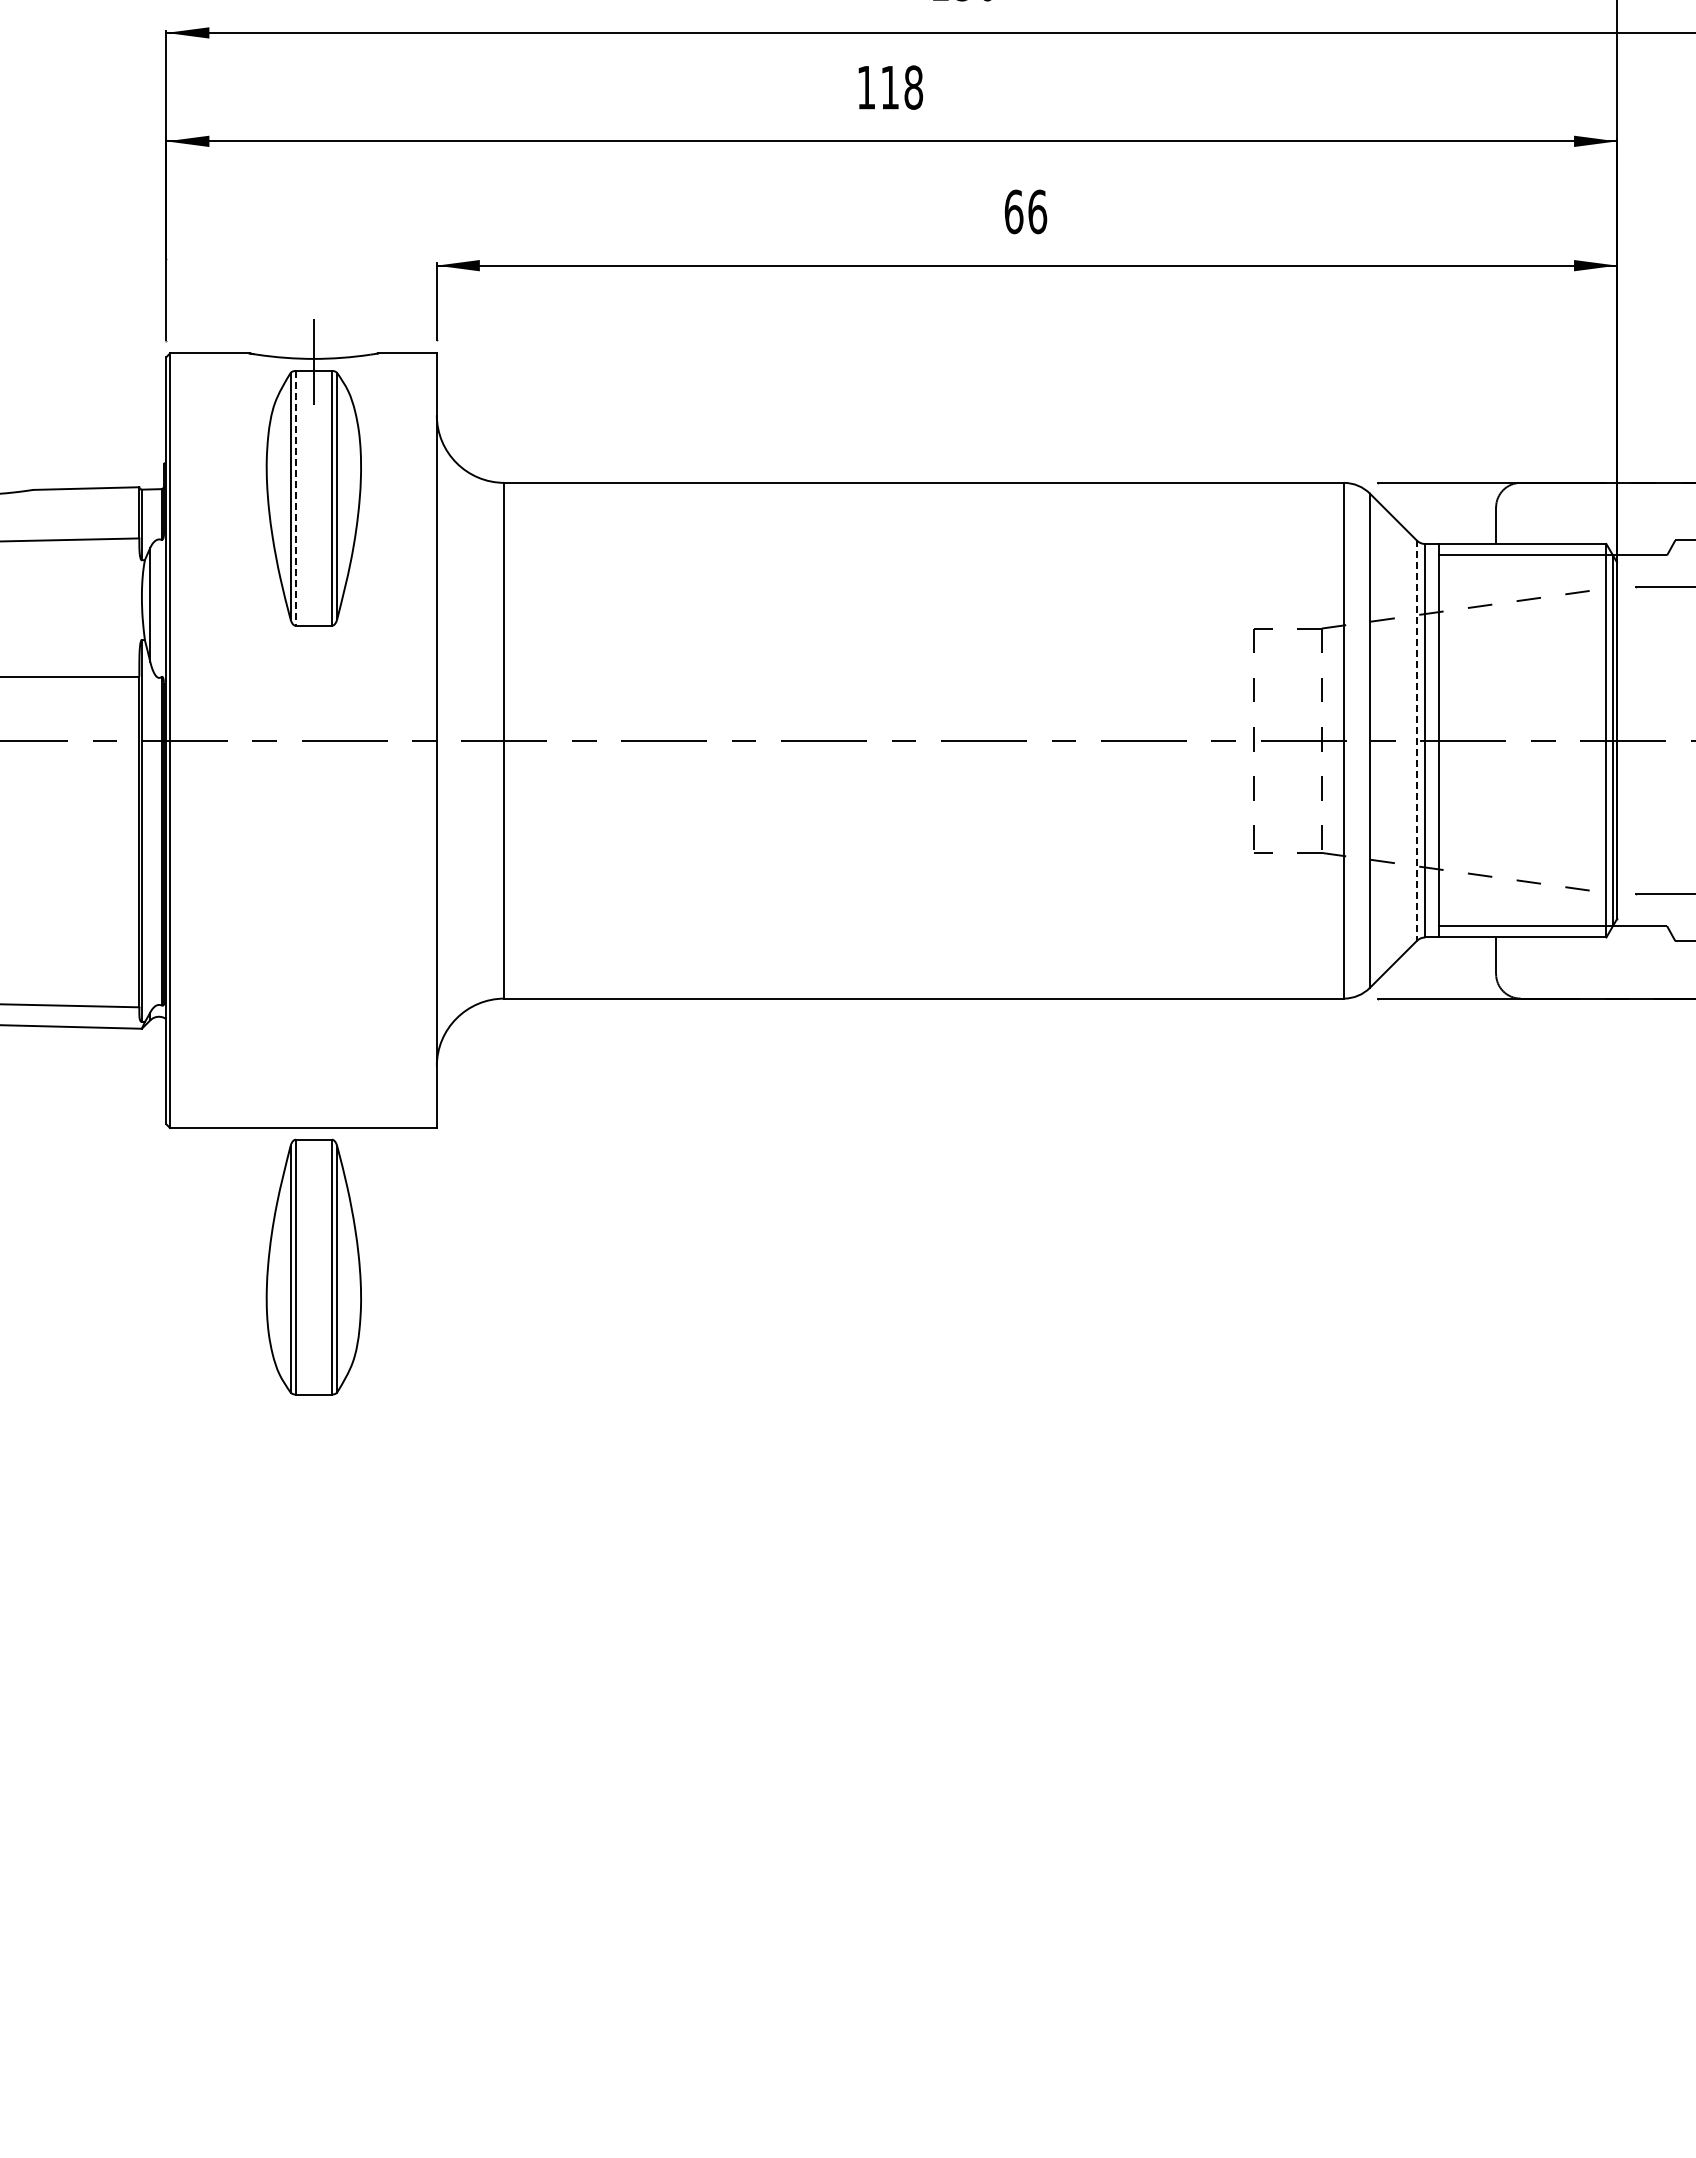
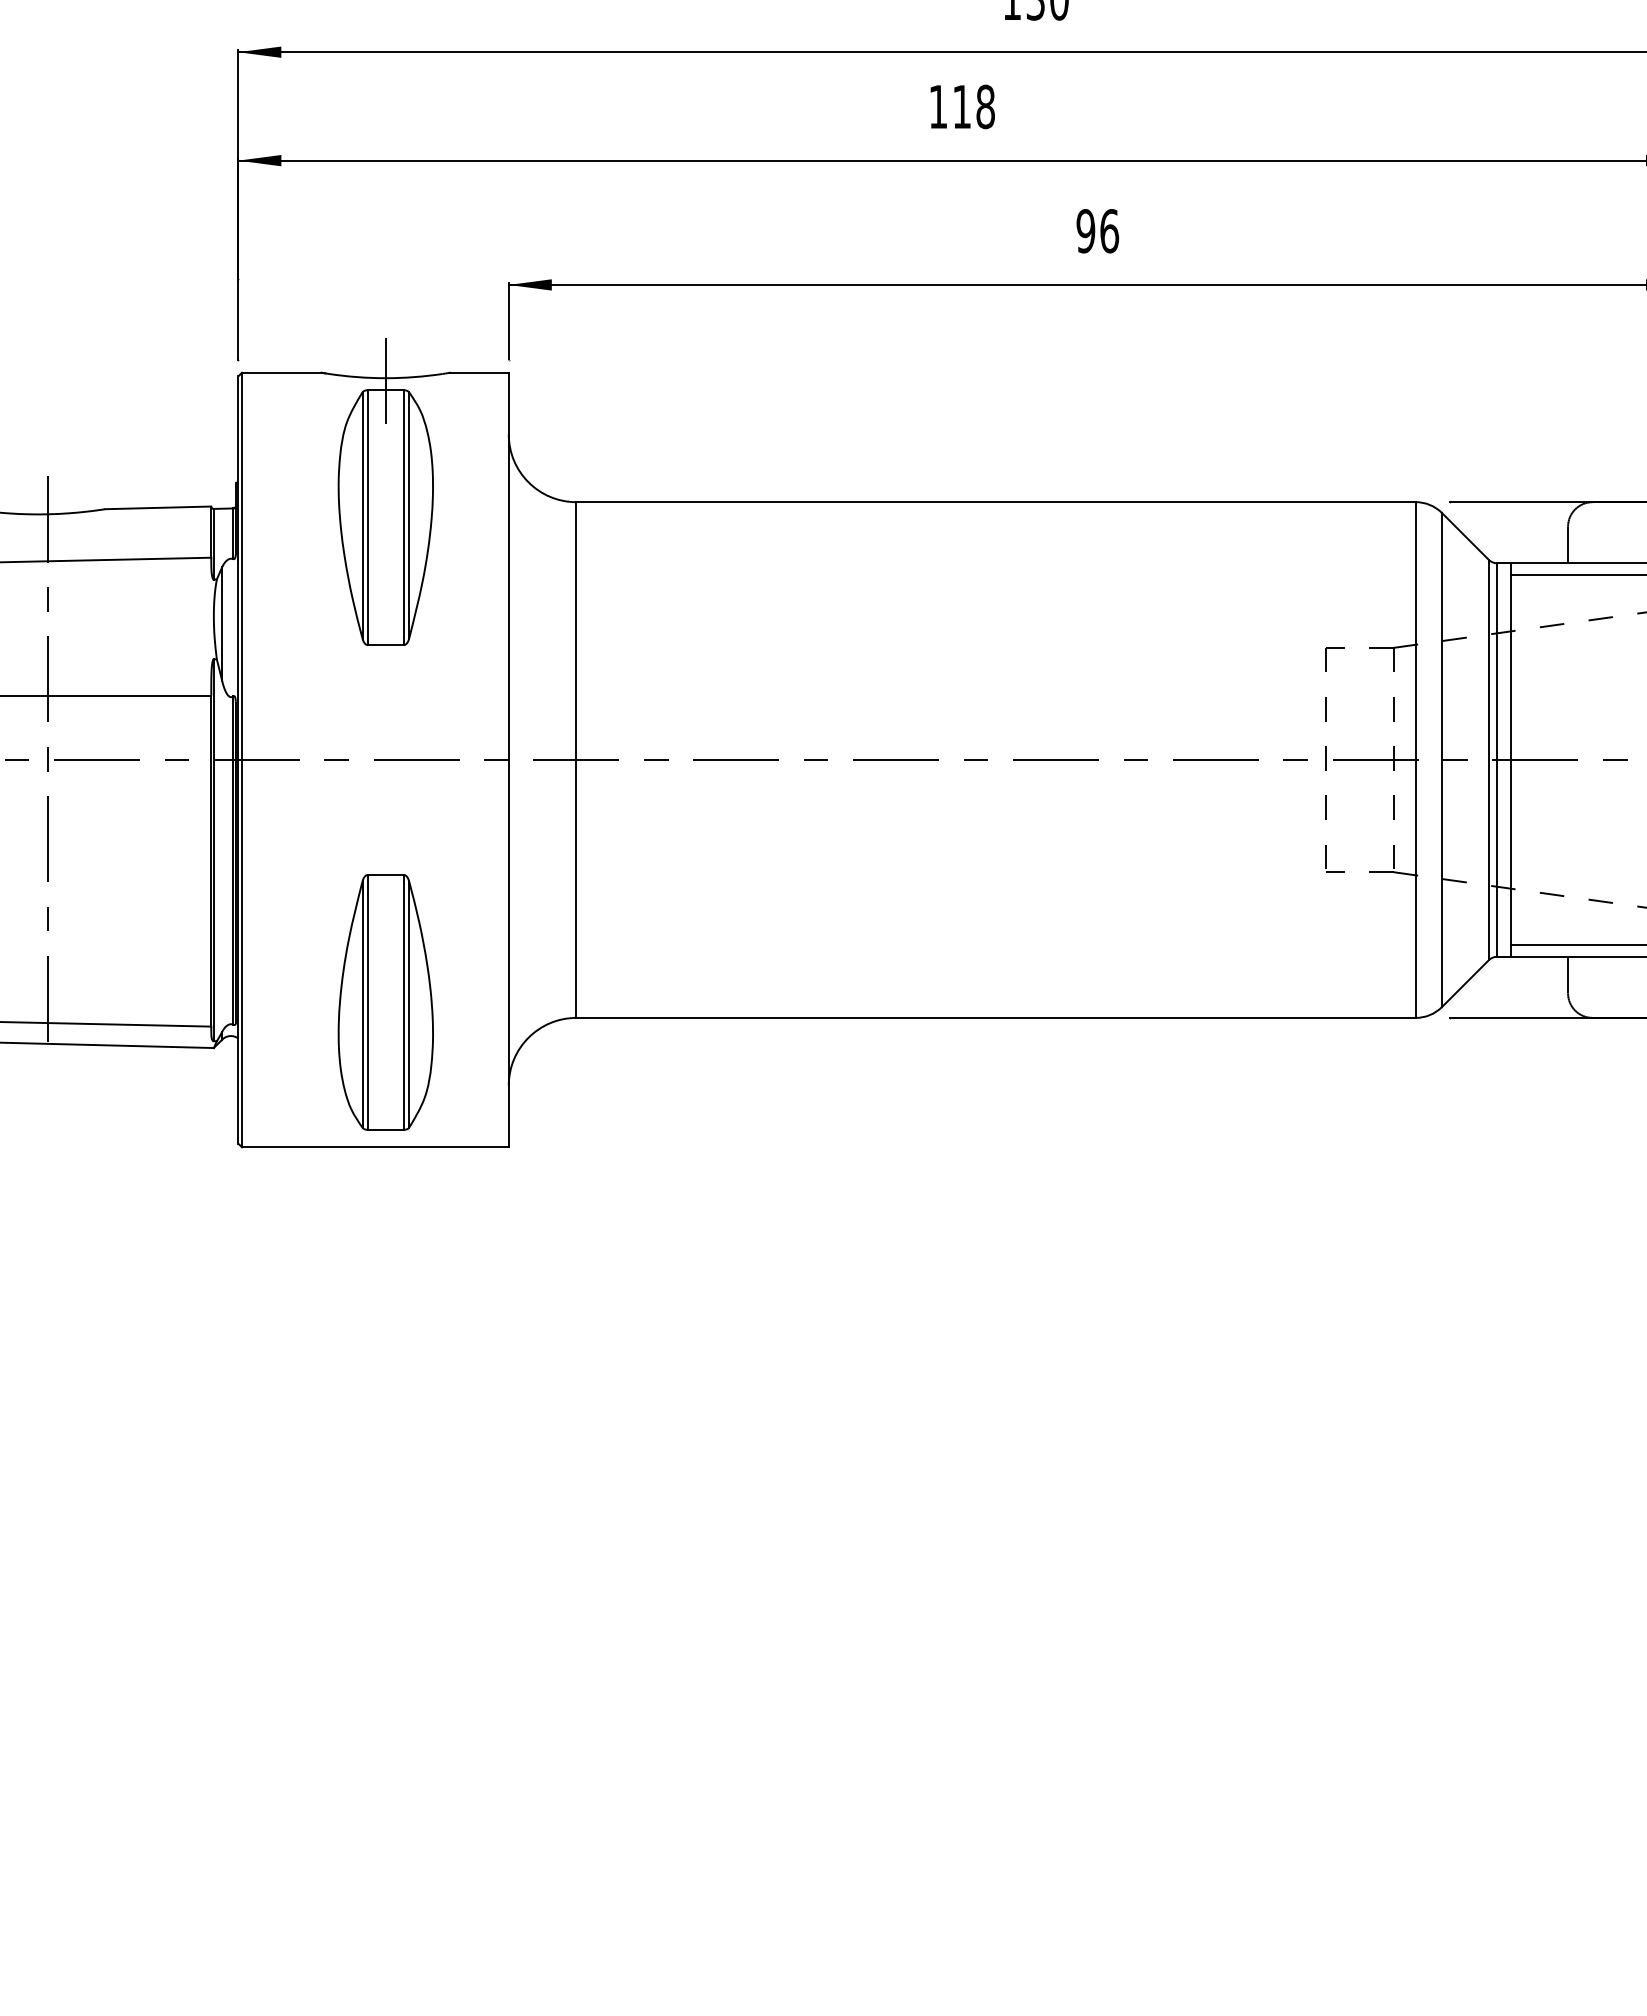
text: (1013, 211) -> (1085, 230), 66 -> 96
line: (295, 498) -> (367, 517), dashed -> solid
line: (1416, 741) -> (1488, 760), dashed -> solid
part: (313, 1266) -> (385, 1001), moved

